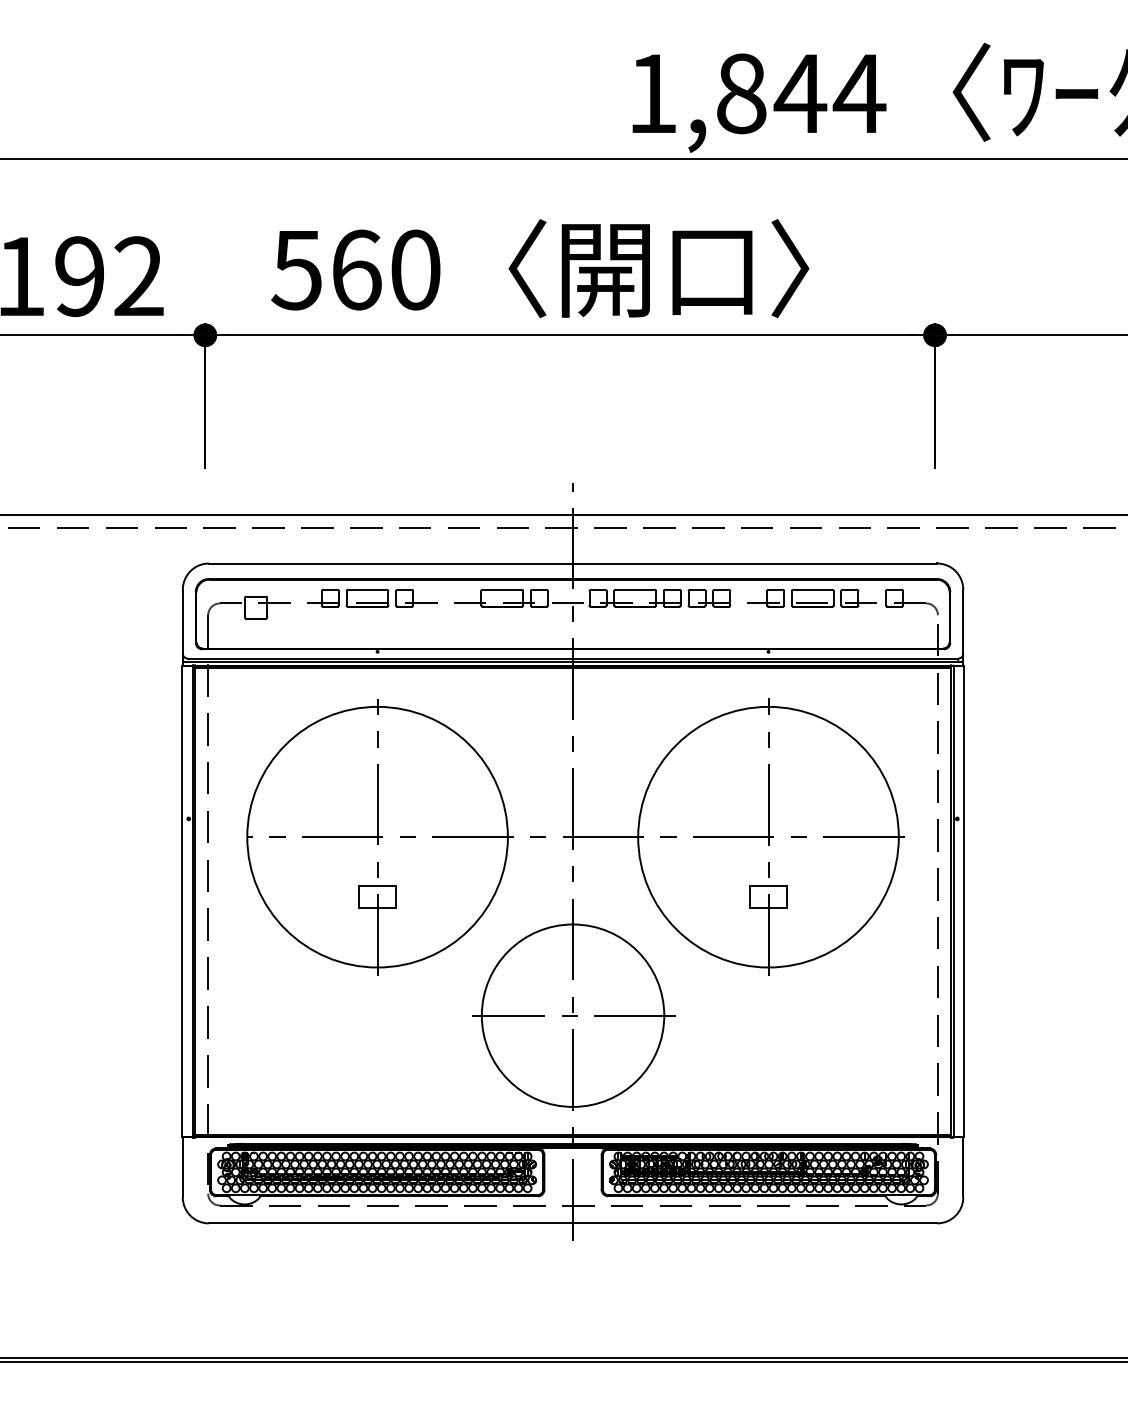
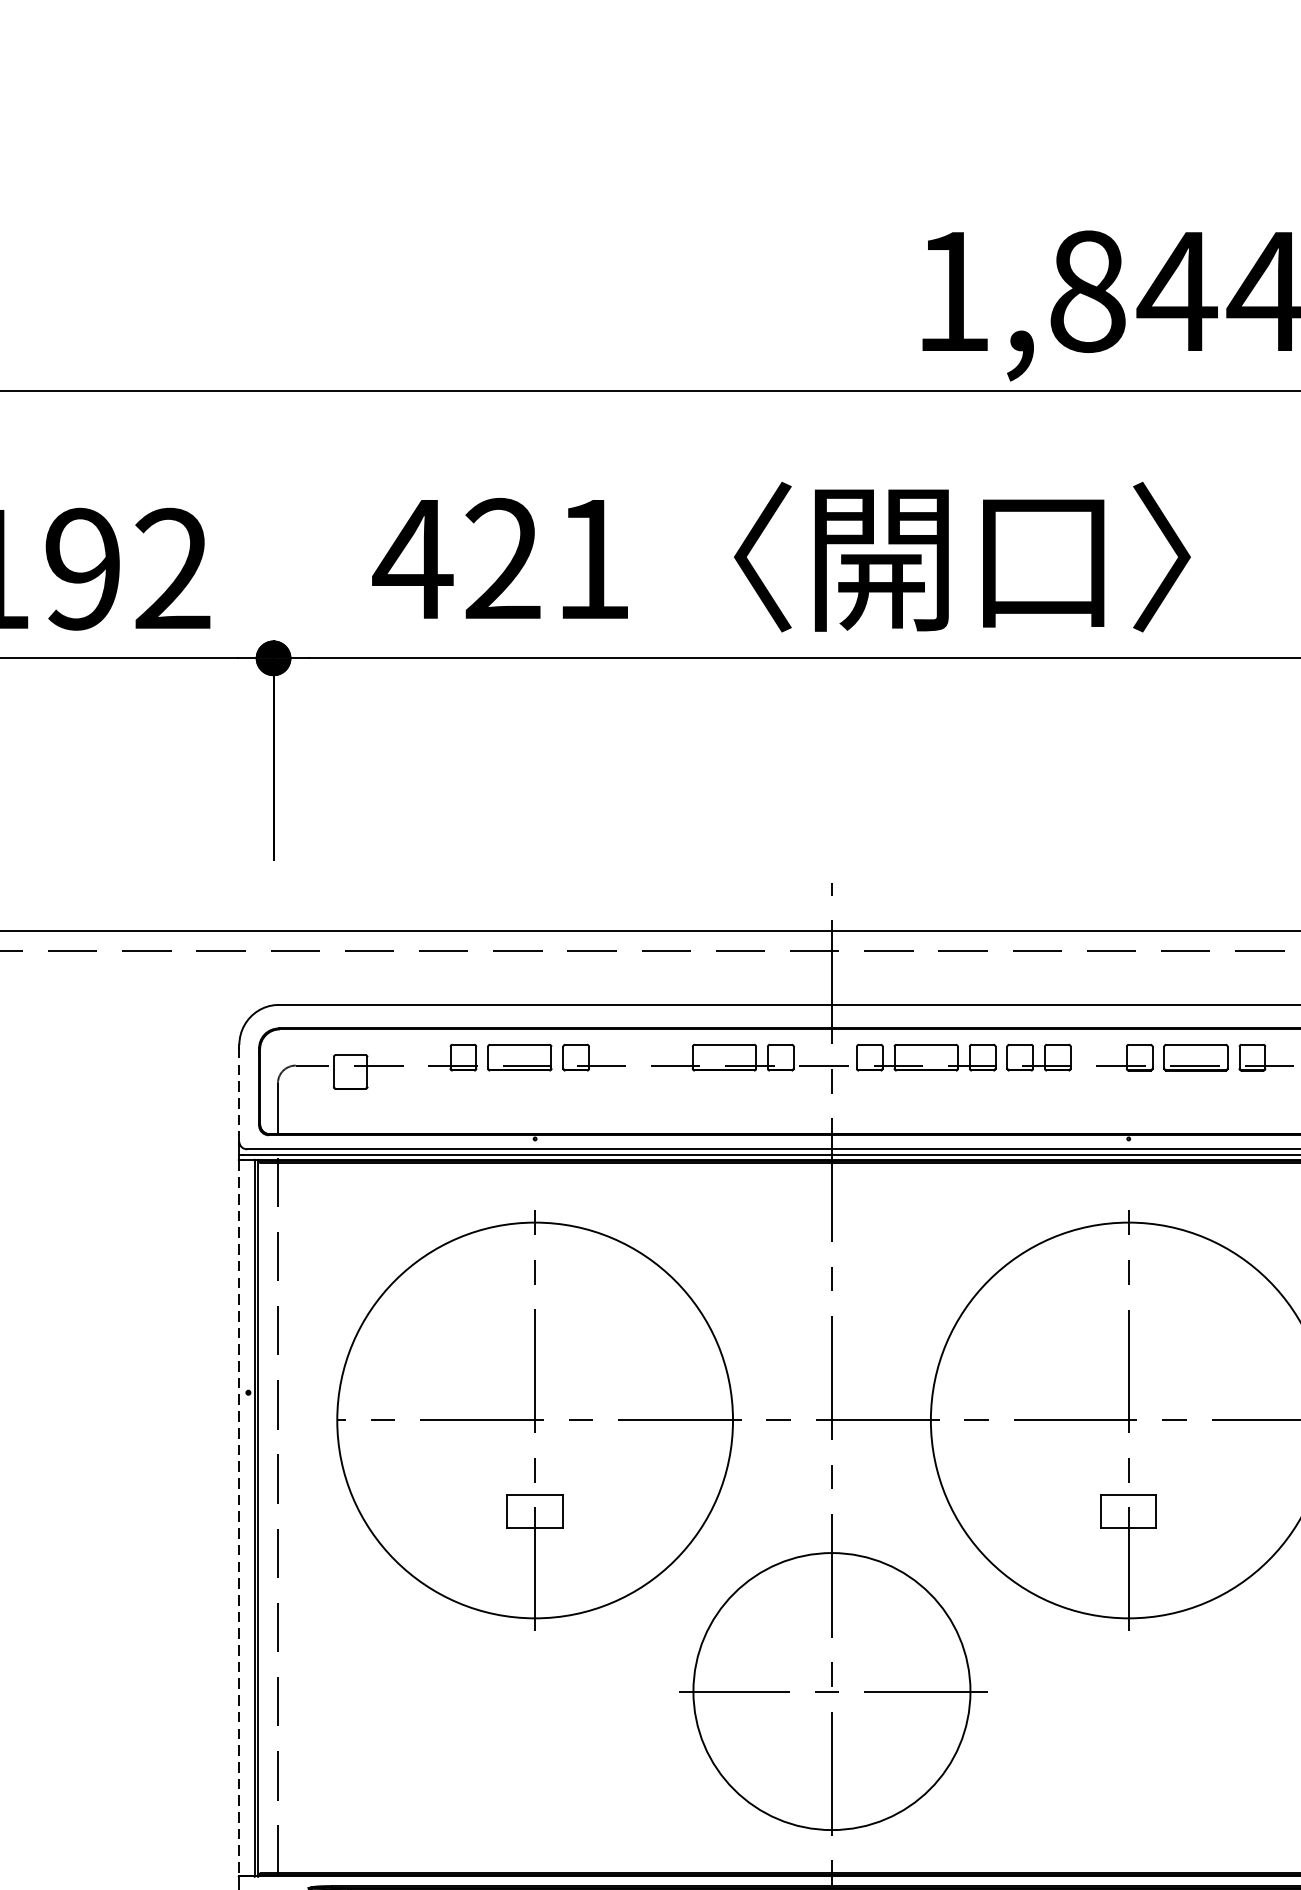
text: (355, 269) -> (501, 558), 560 -> 421
line: (182, 622) -> (238, 1094), solid -> dashed
line: (182, 902) -> (238, 1519), solid -> dashed

